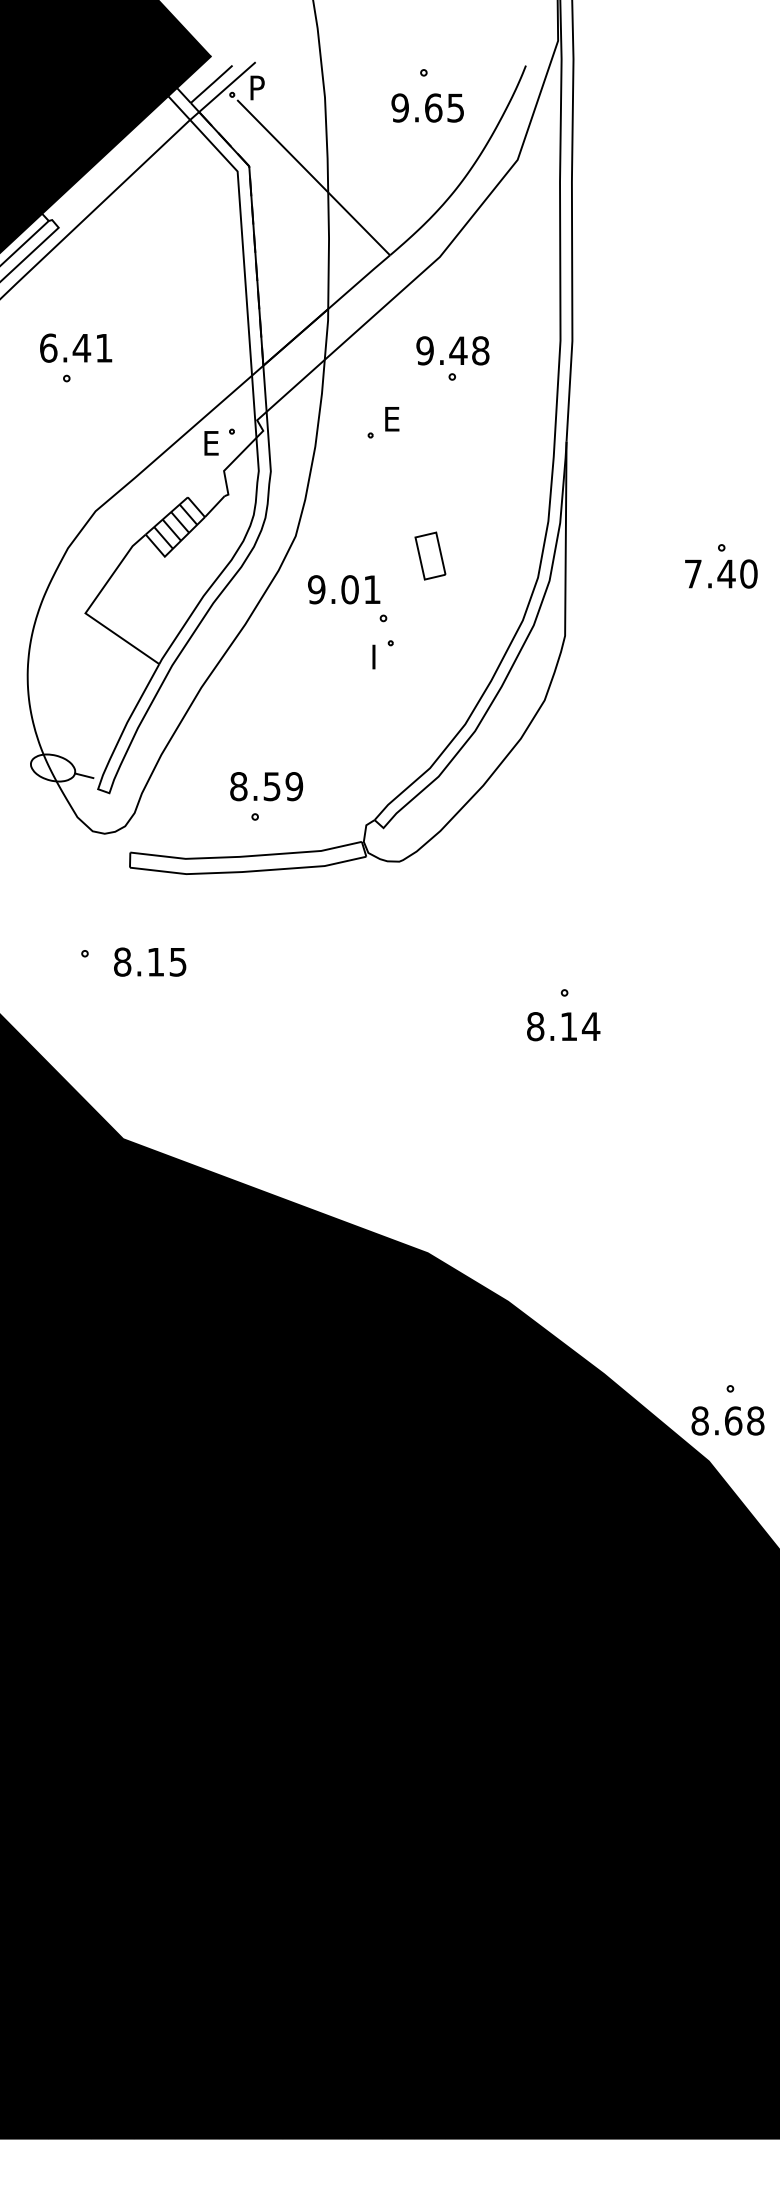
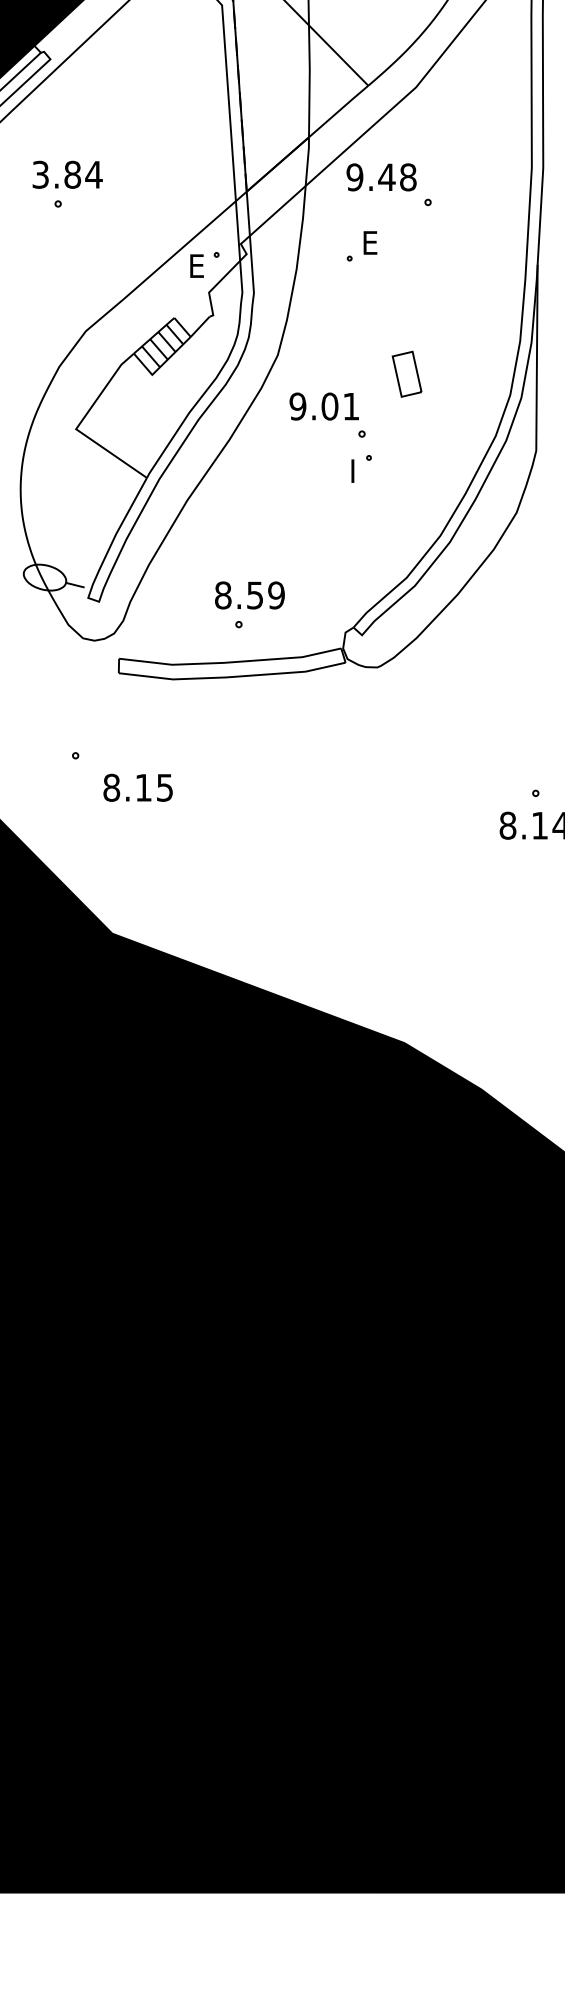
text: (76, 347) -> (67, 174), 6.41 -> 3.84
text: (452, 350) -> (381, 177), moved
text: (150, 961) -> (138, 787), moved

